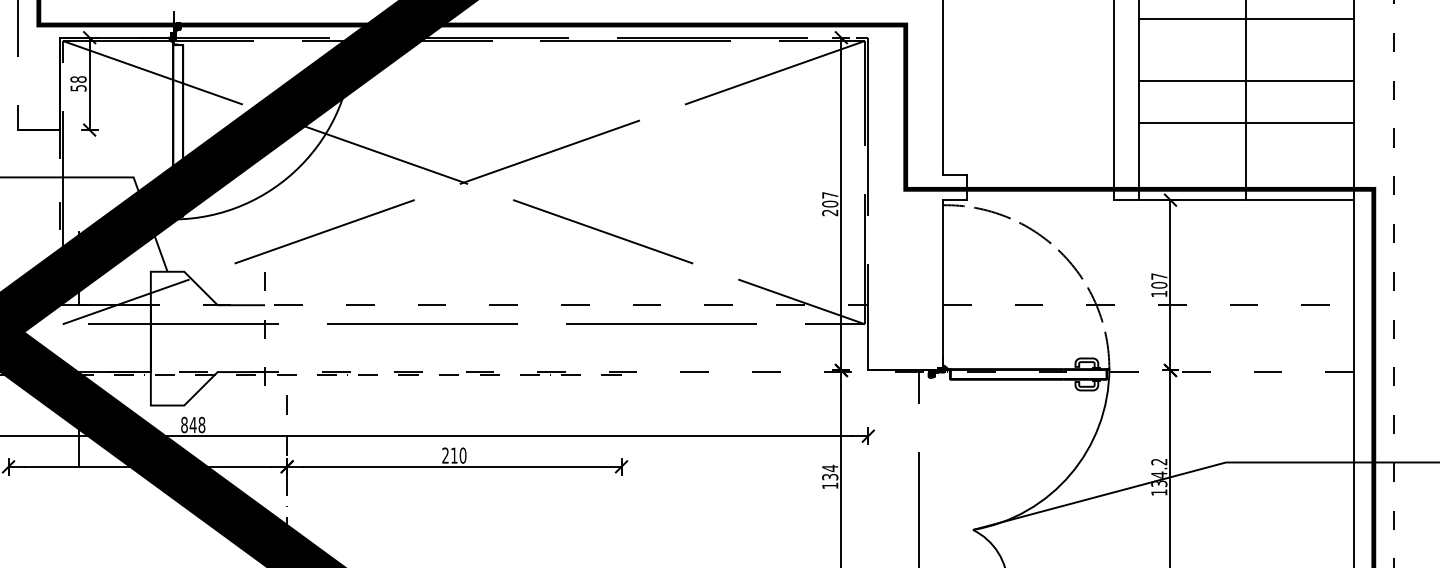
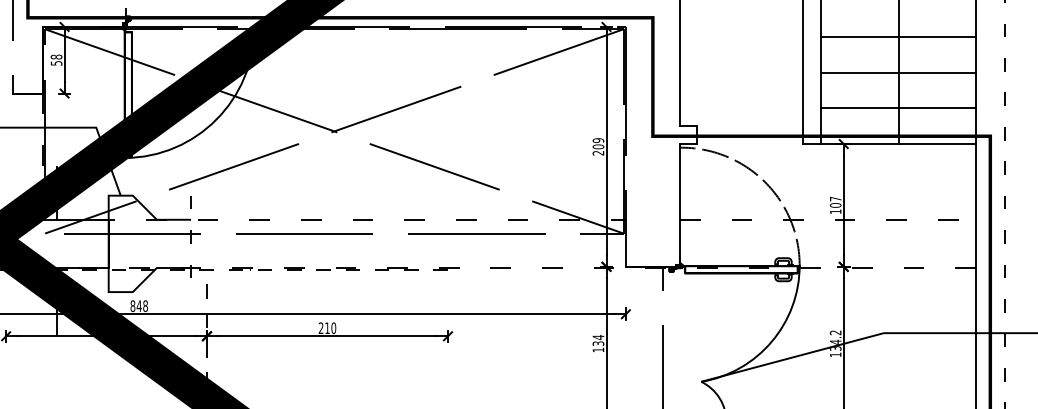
line: (1245, 19) -> (897, 37), moved
line: (1245, 81) -> (897, 72), moved
line: (1245, 122) -> (897, 108), moved
text: (830, 195) -> (598, 140), 207 -> 209

